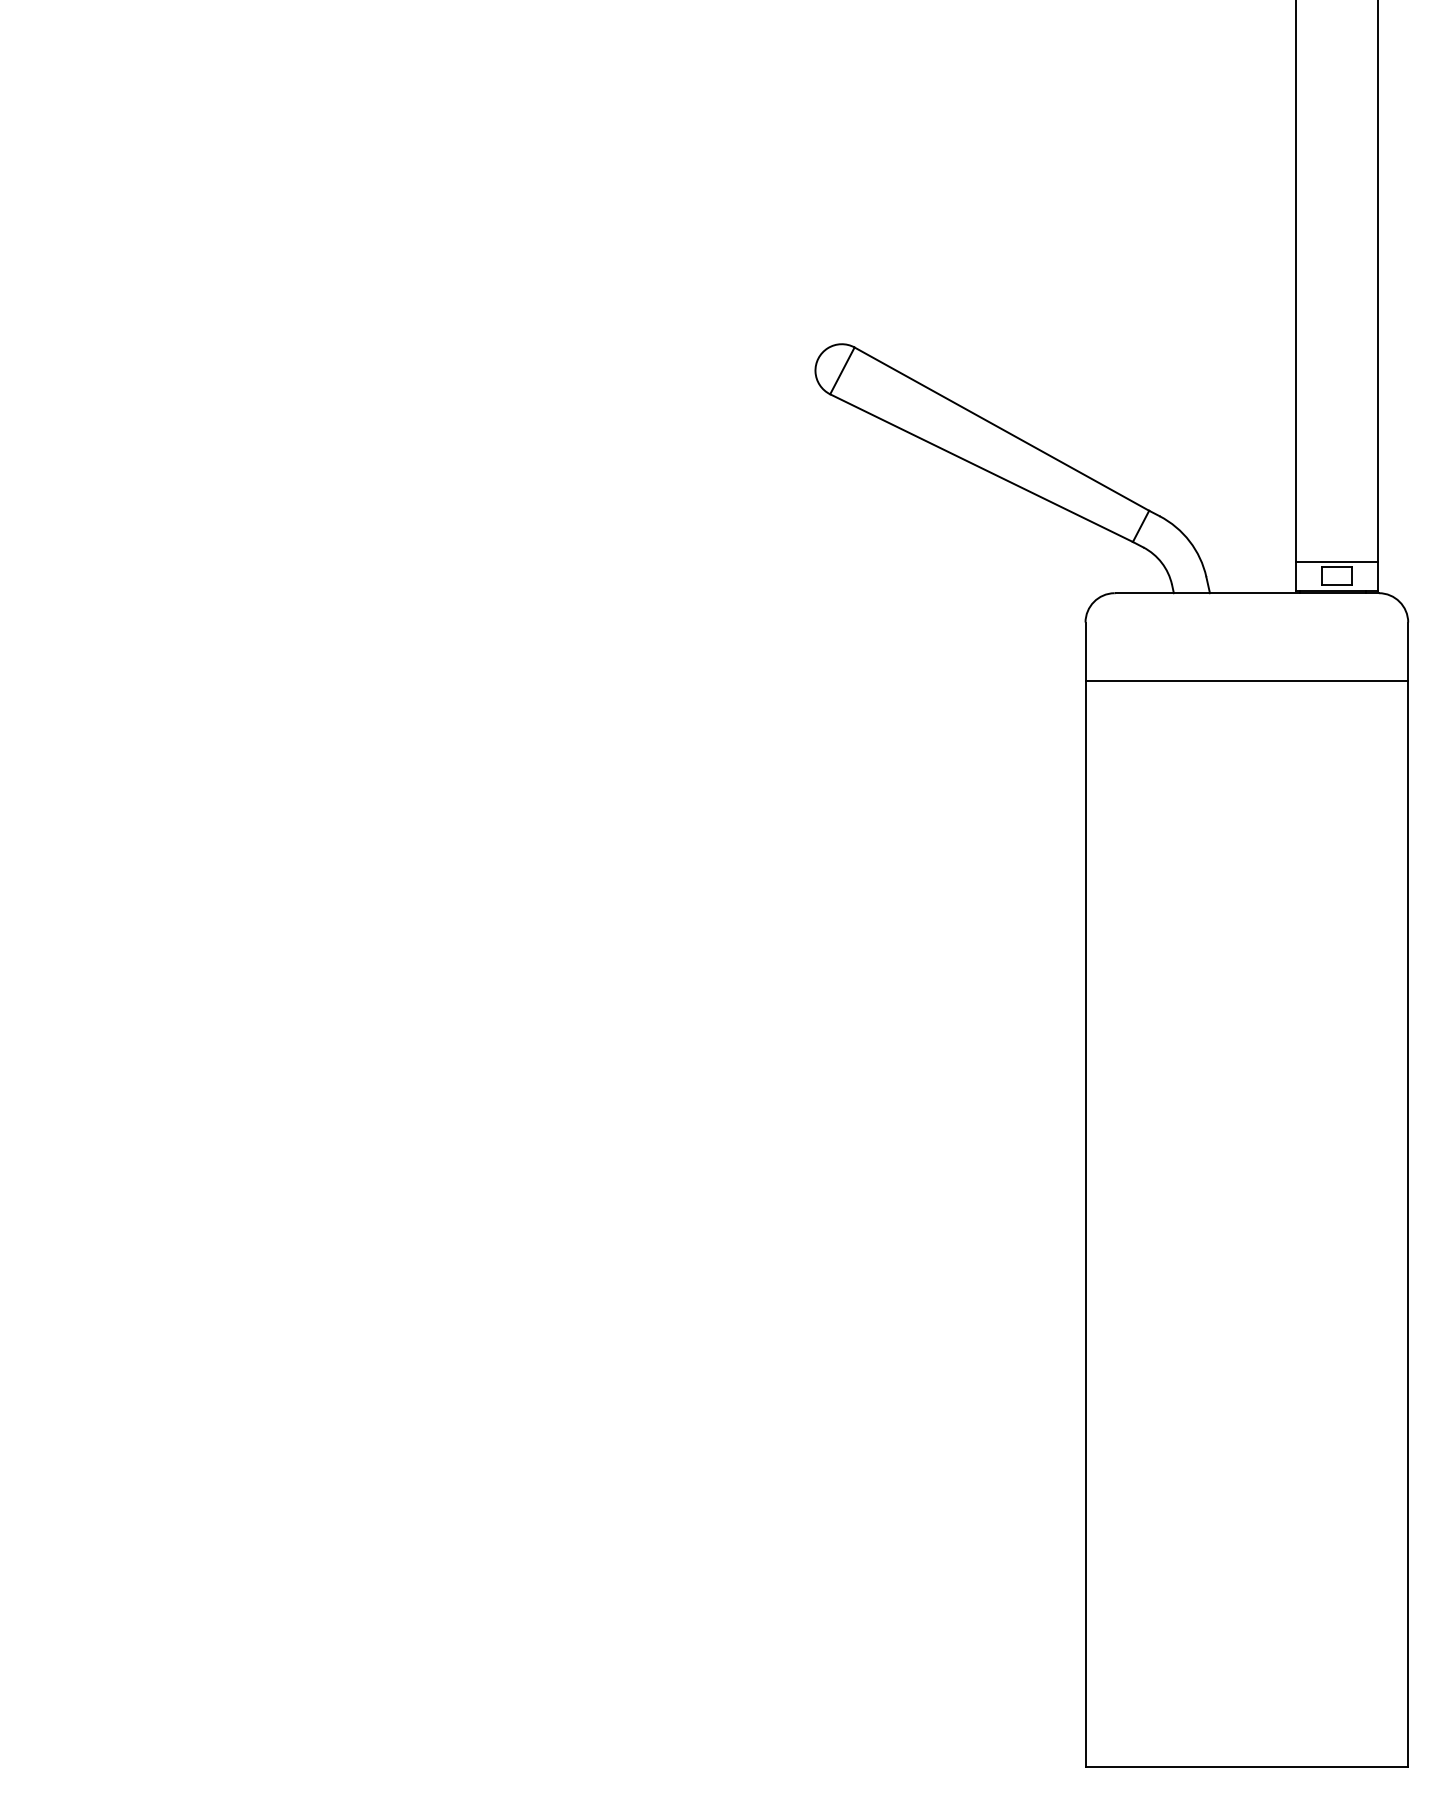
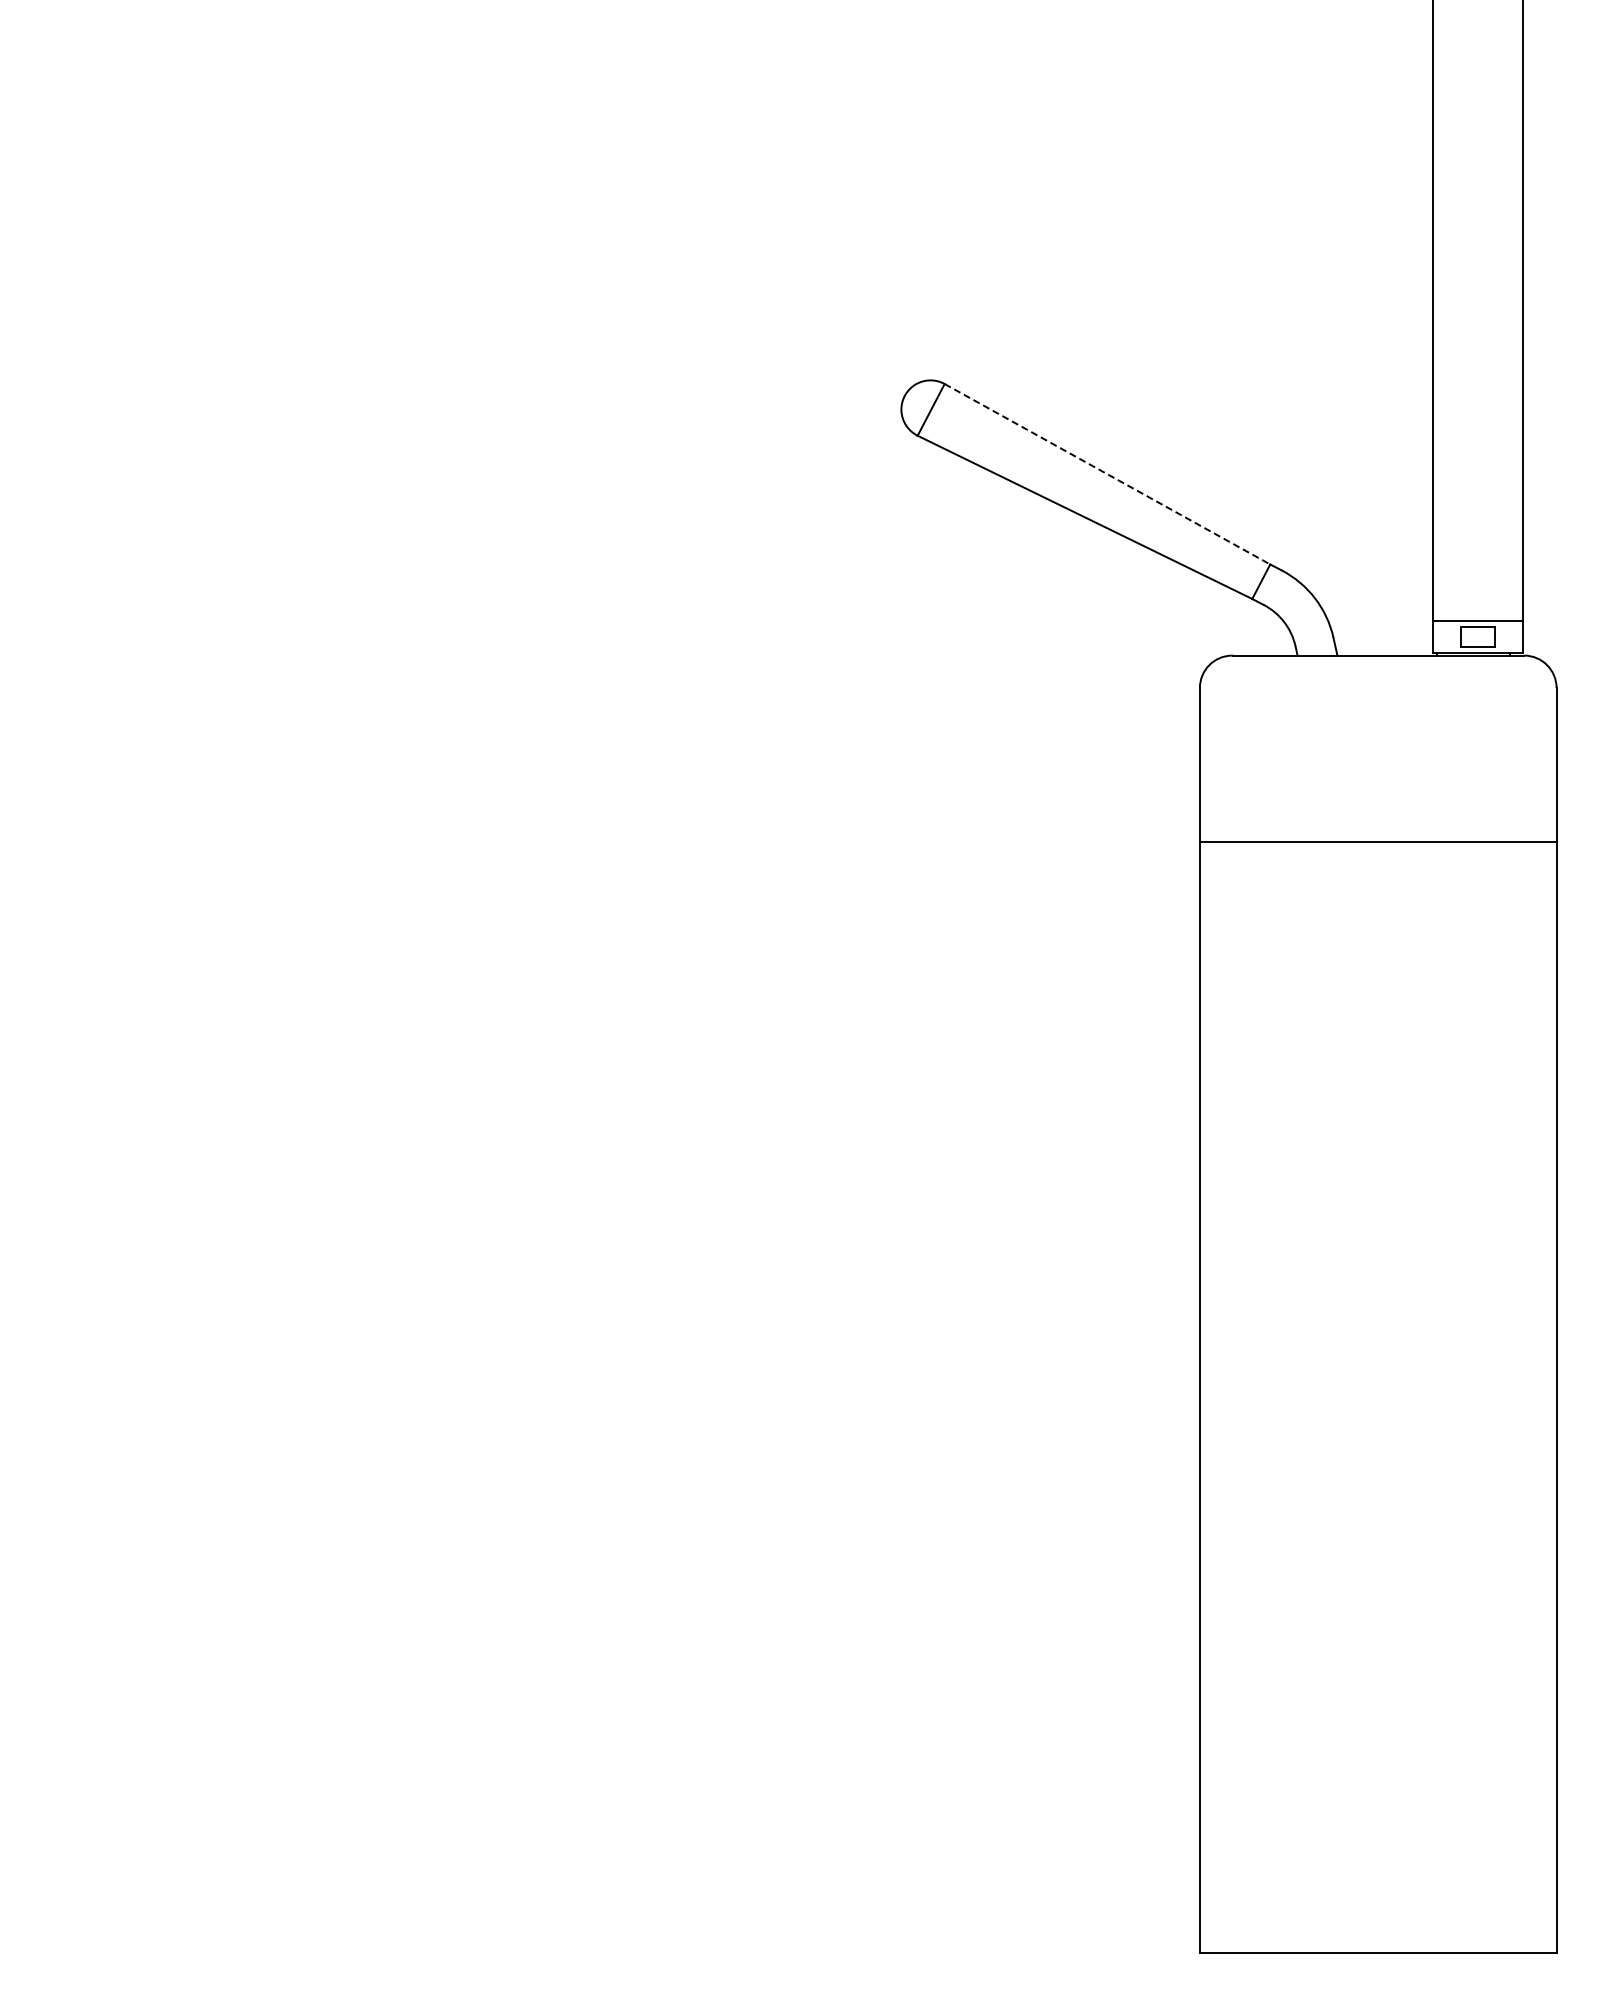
line: (1001, 429) -> (1107, 474), solid -> dashed
line: (1246, 680) -> (1377, 841), moved

